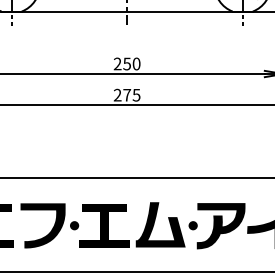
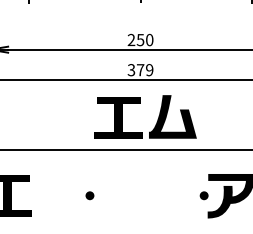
text: (126, 94) -> (139, 69), 275 -> 379
fill: (42, 225) -> (59, 195), removed
part: (144, 227) -> (157, 119), moved

